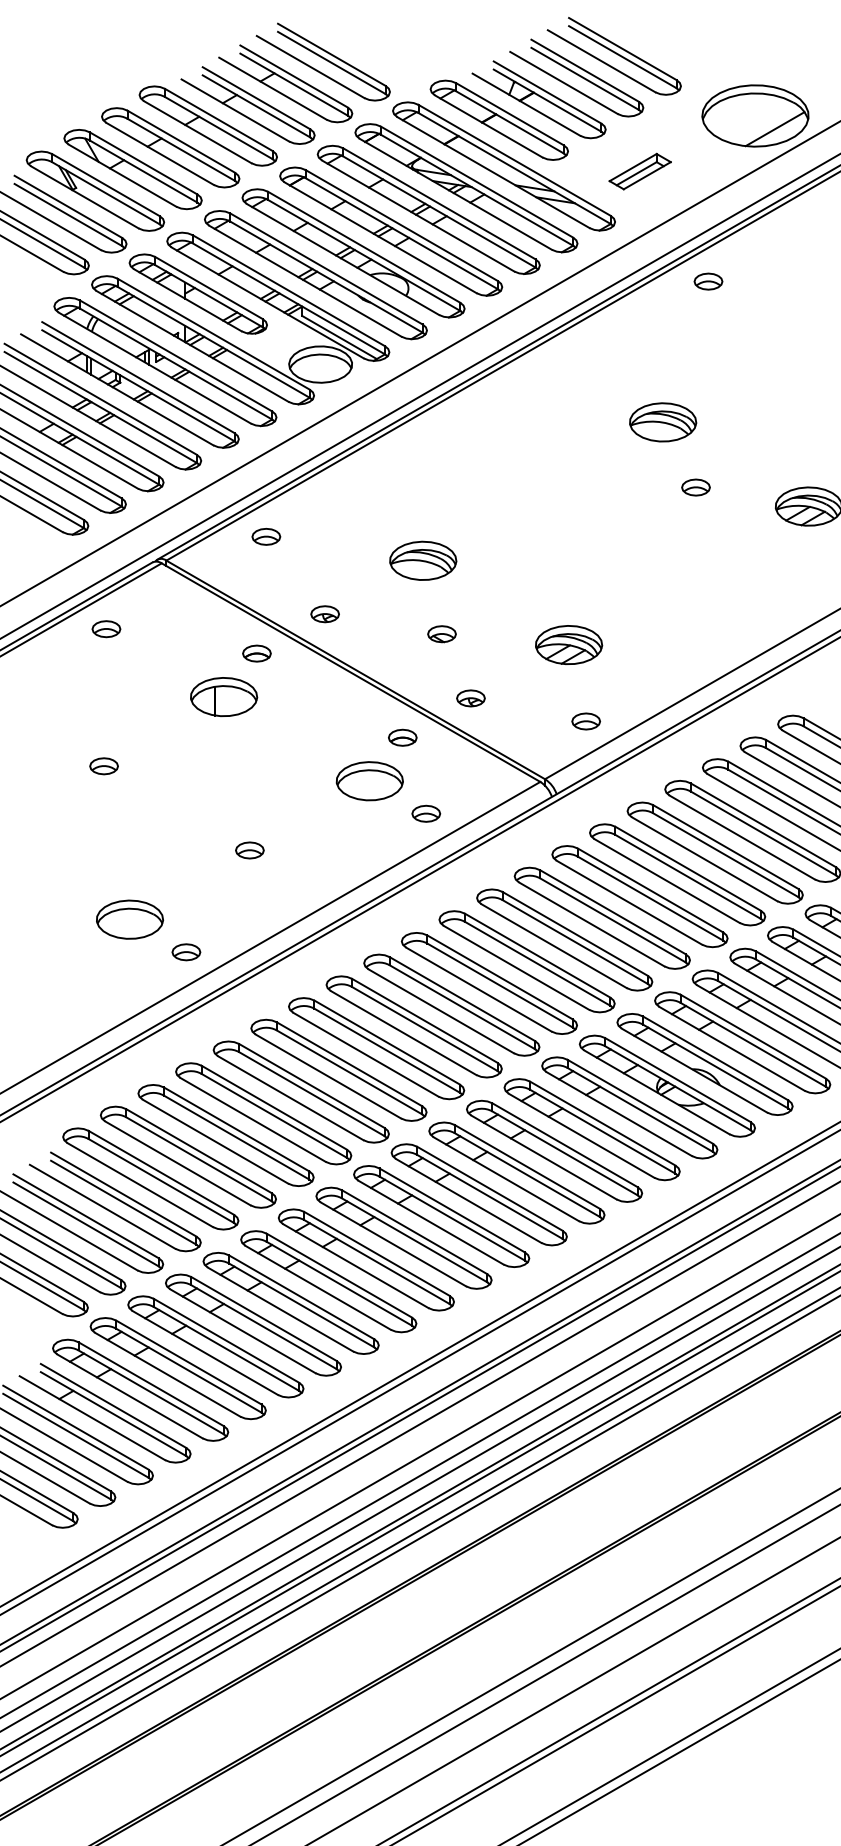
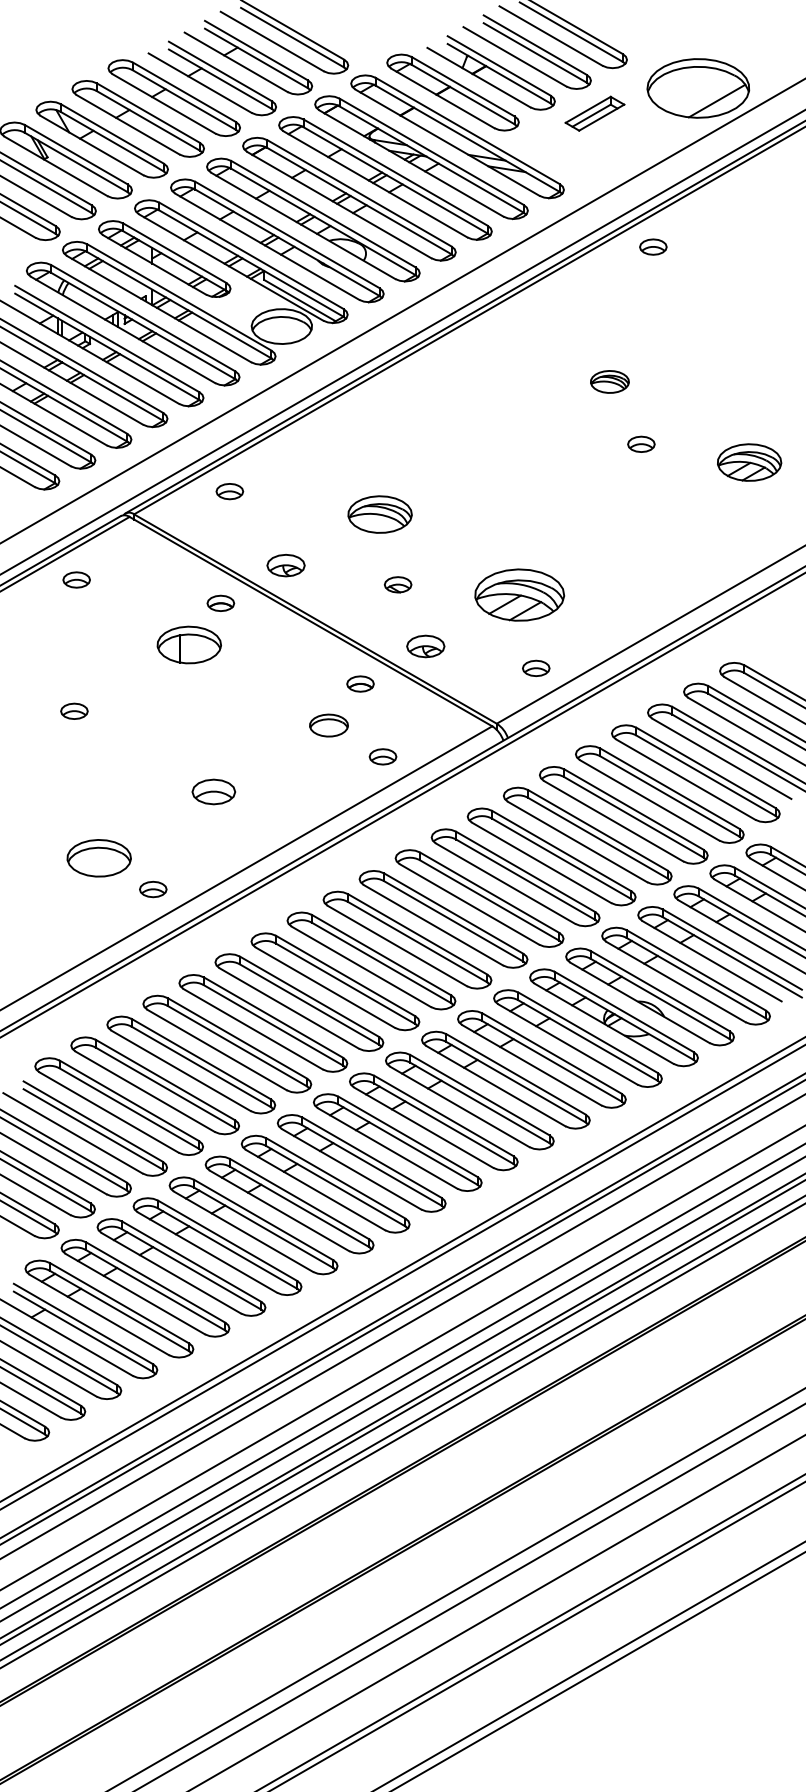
part: (639, 171) -> (594, 113), moved
part: (662, 421) -> (609, 381), size x0.6
part: (325, 614) -> (286, 565), size x1.4
part: (568, 645) -> (519, 595), size x1.4
part: (470, 697) -> (425, 645), size x1.4
part: (369, 781) -> (328, 725), size x0.6
part: (250, 849) -> (214, 791), size x1.6

